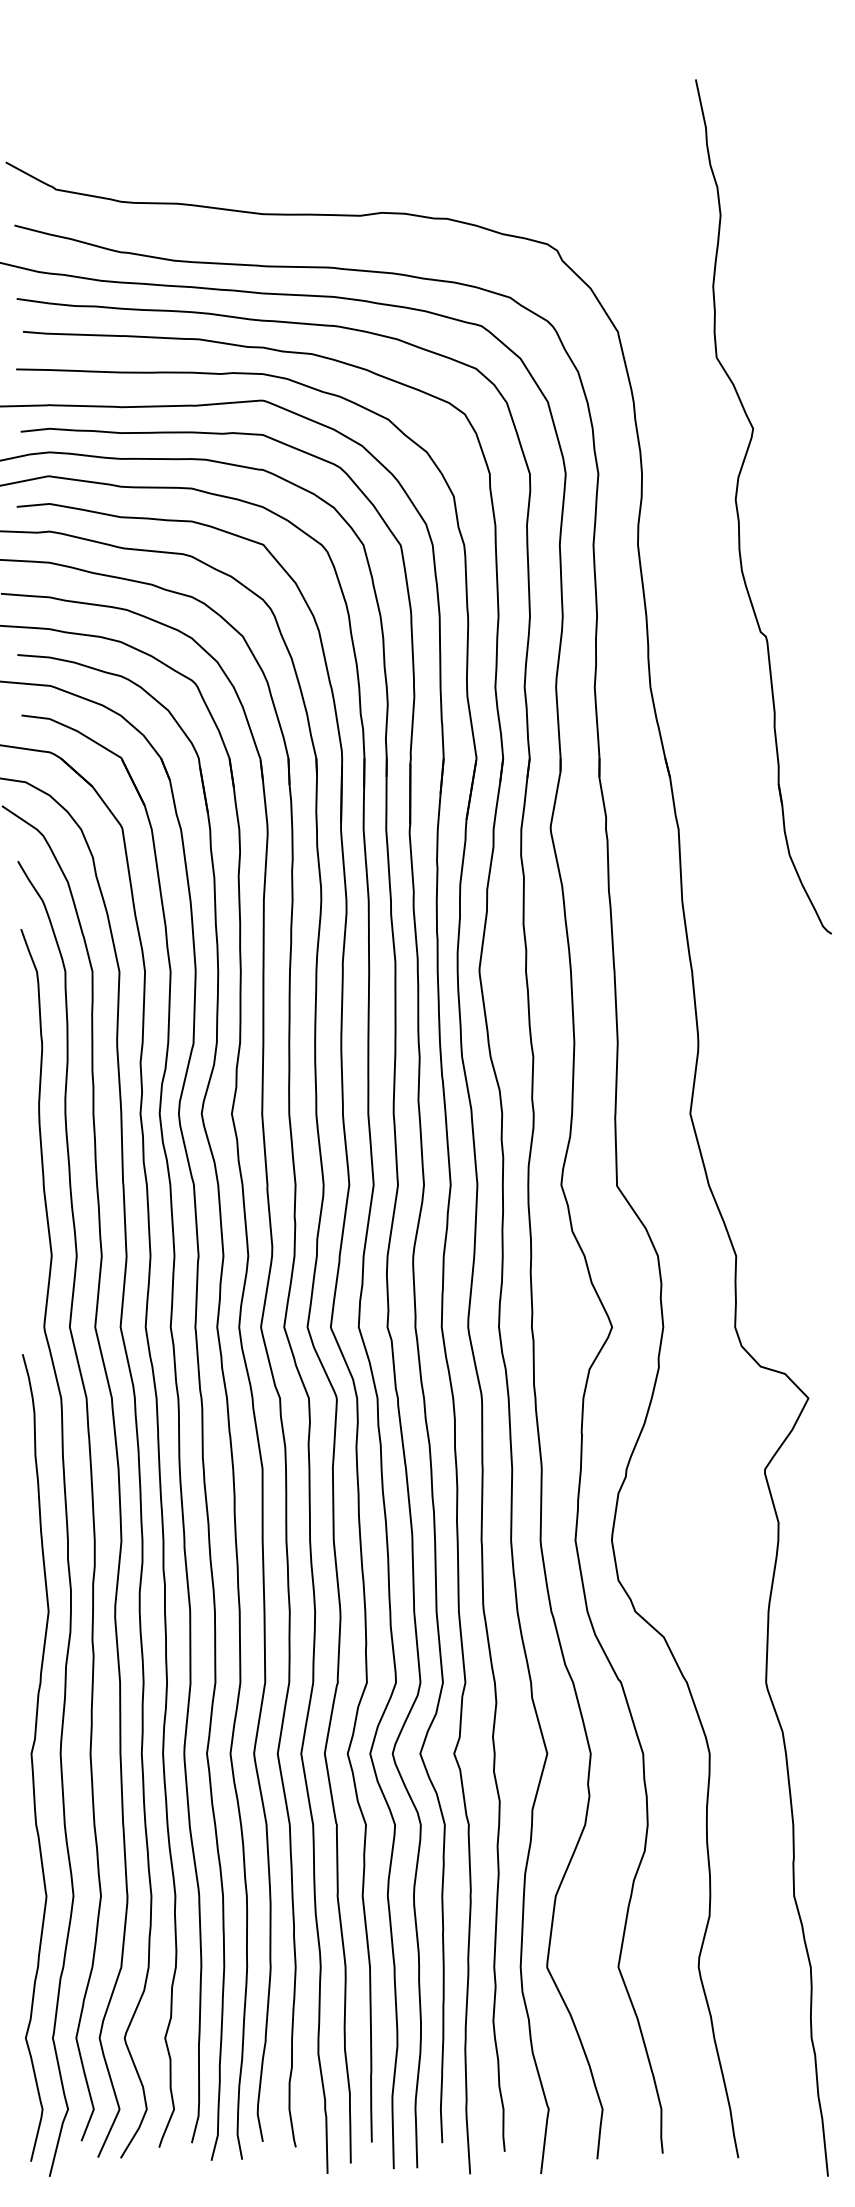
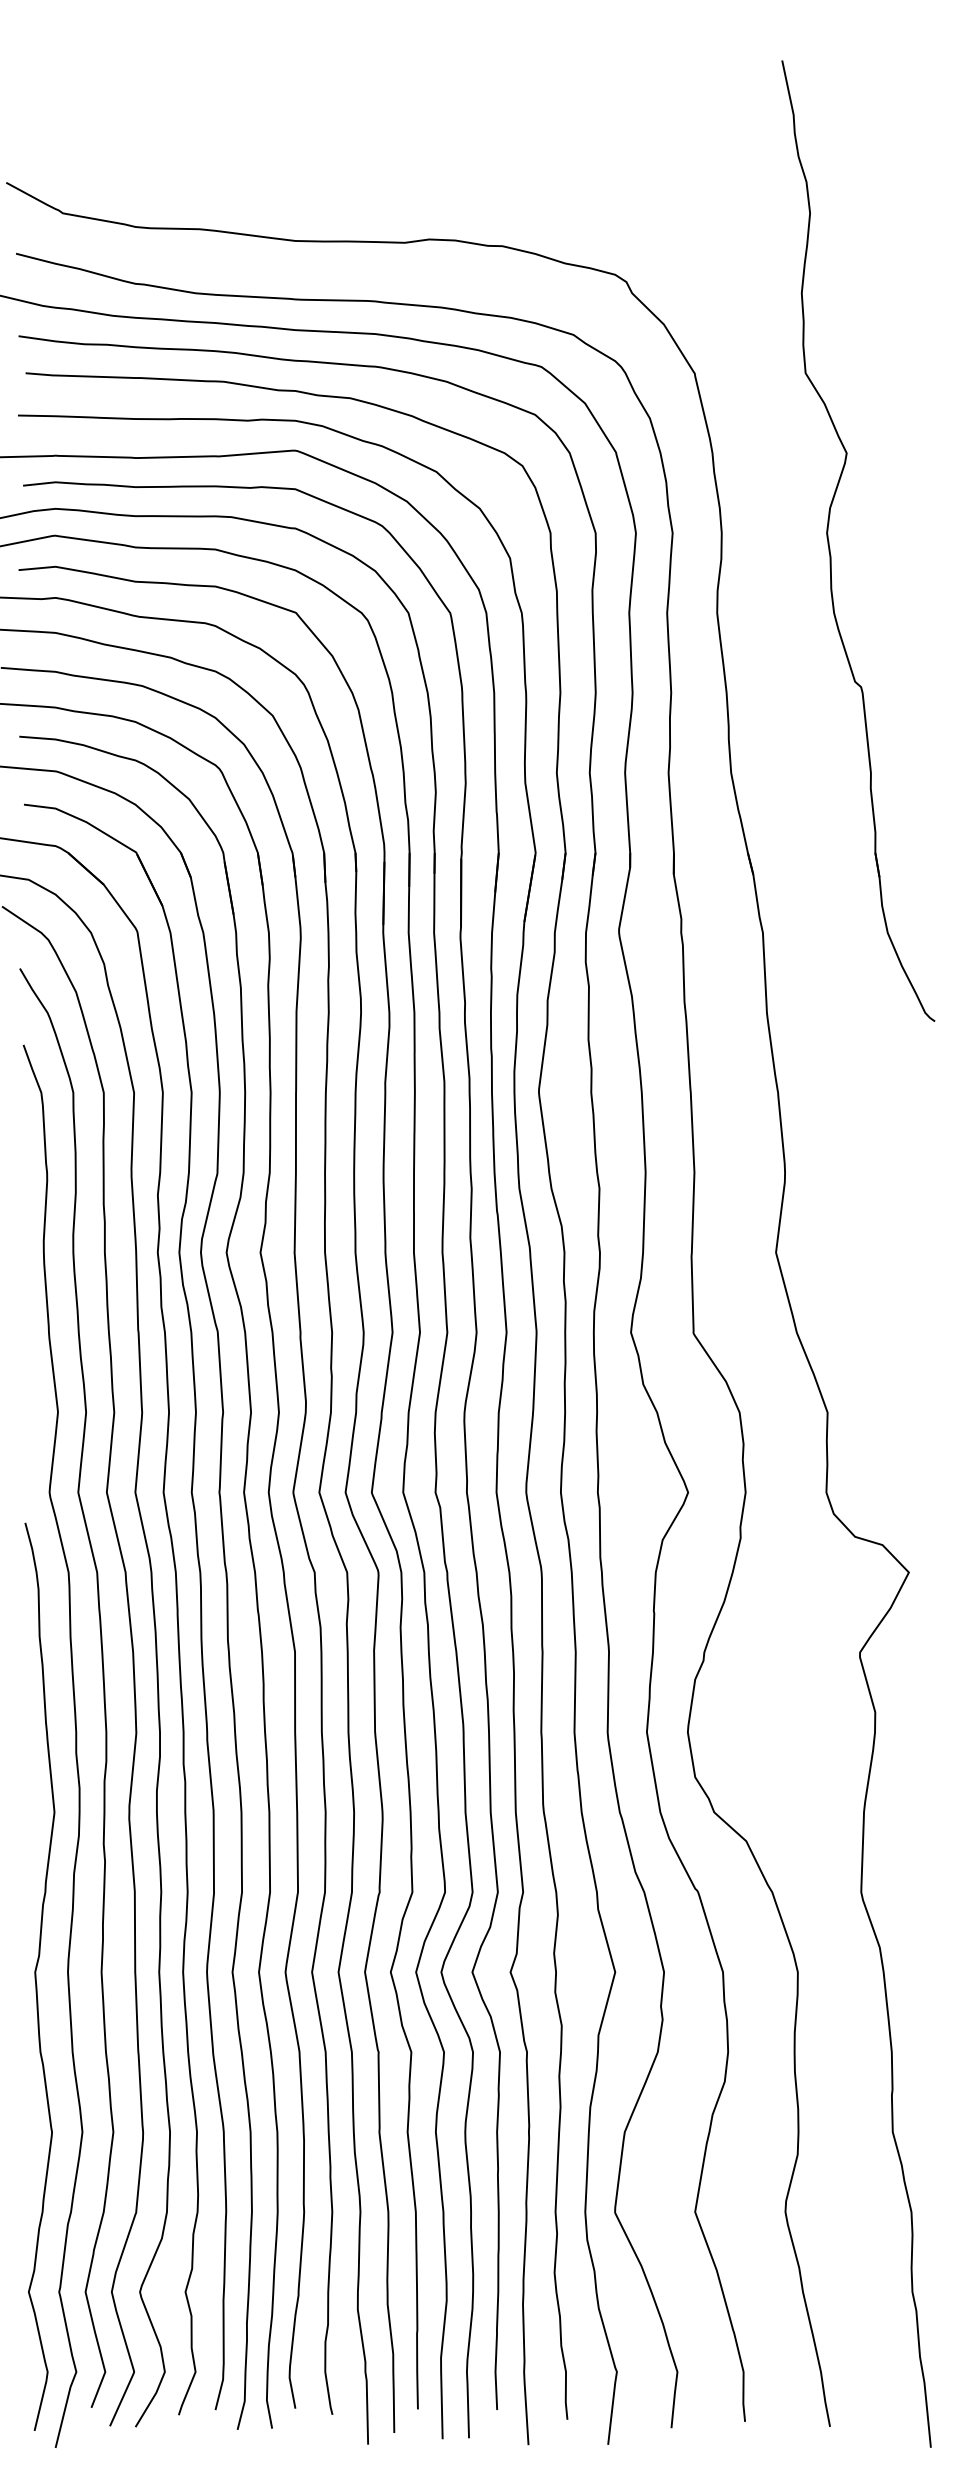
part: (737, 507) -> (829, 541), moved

